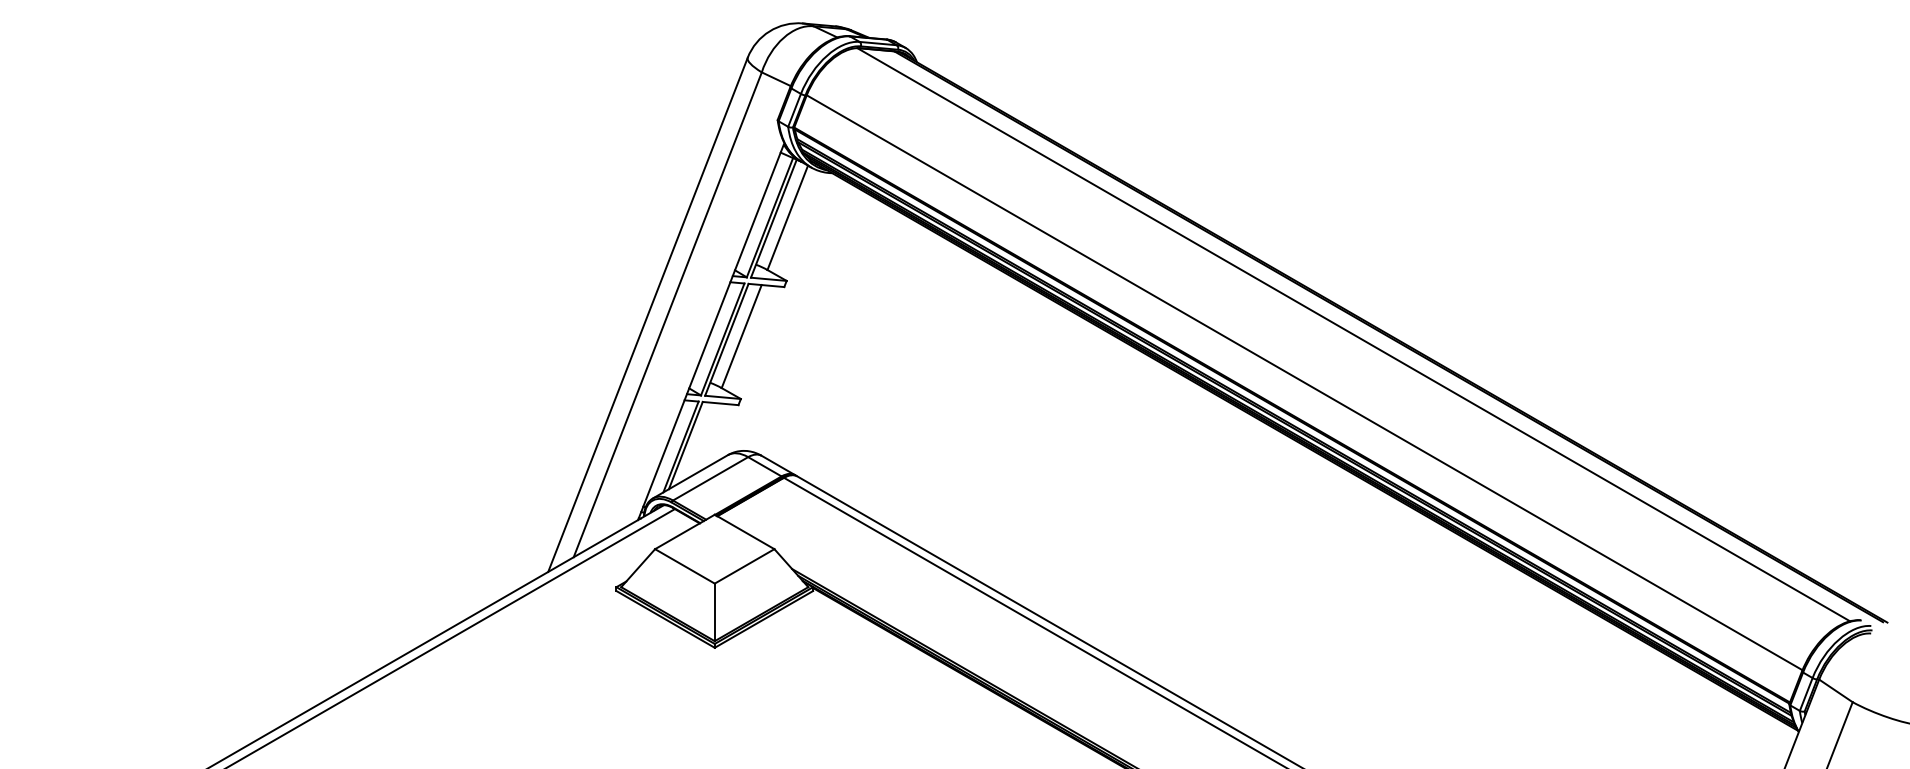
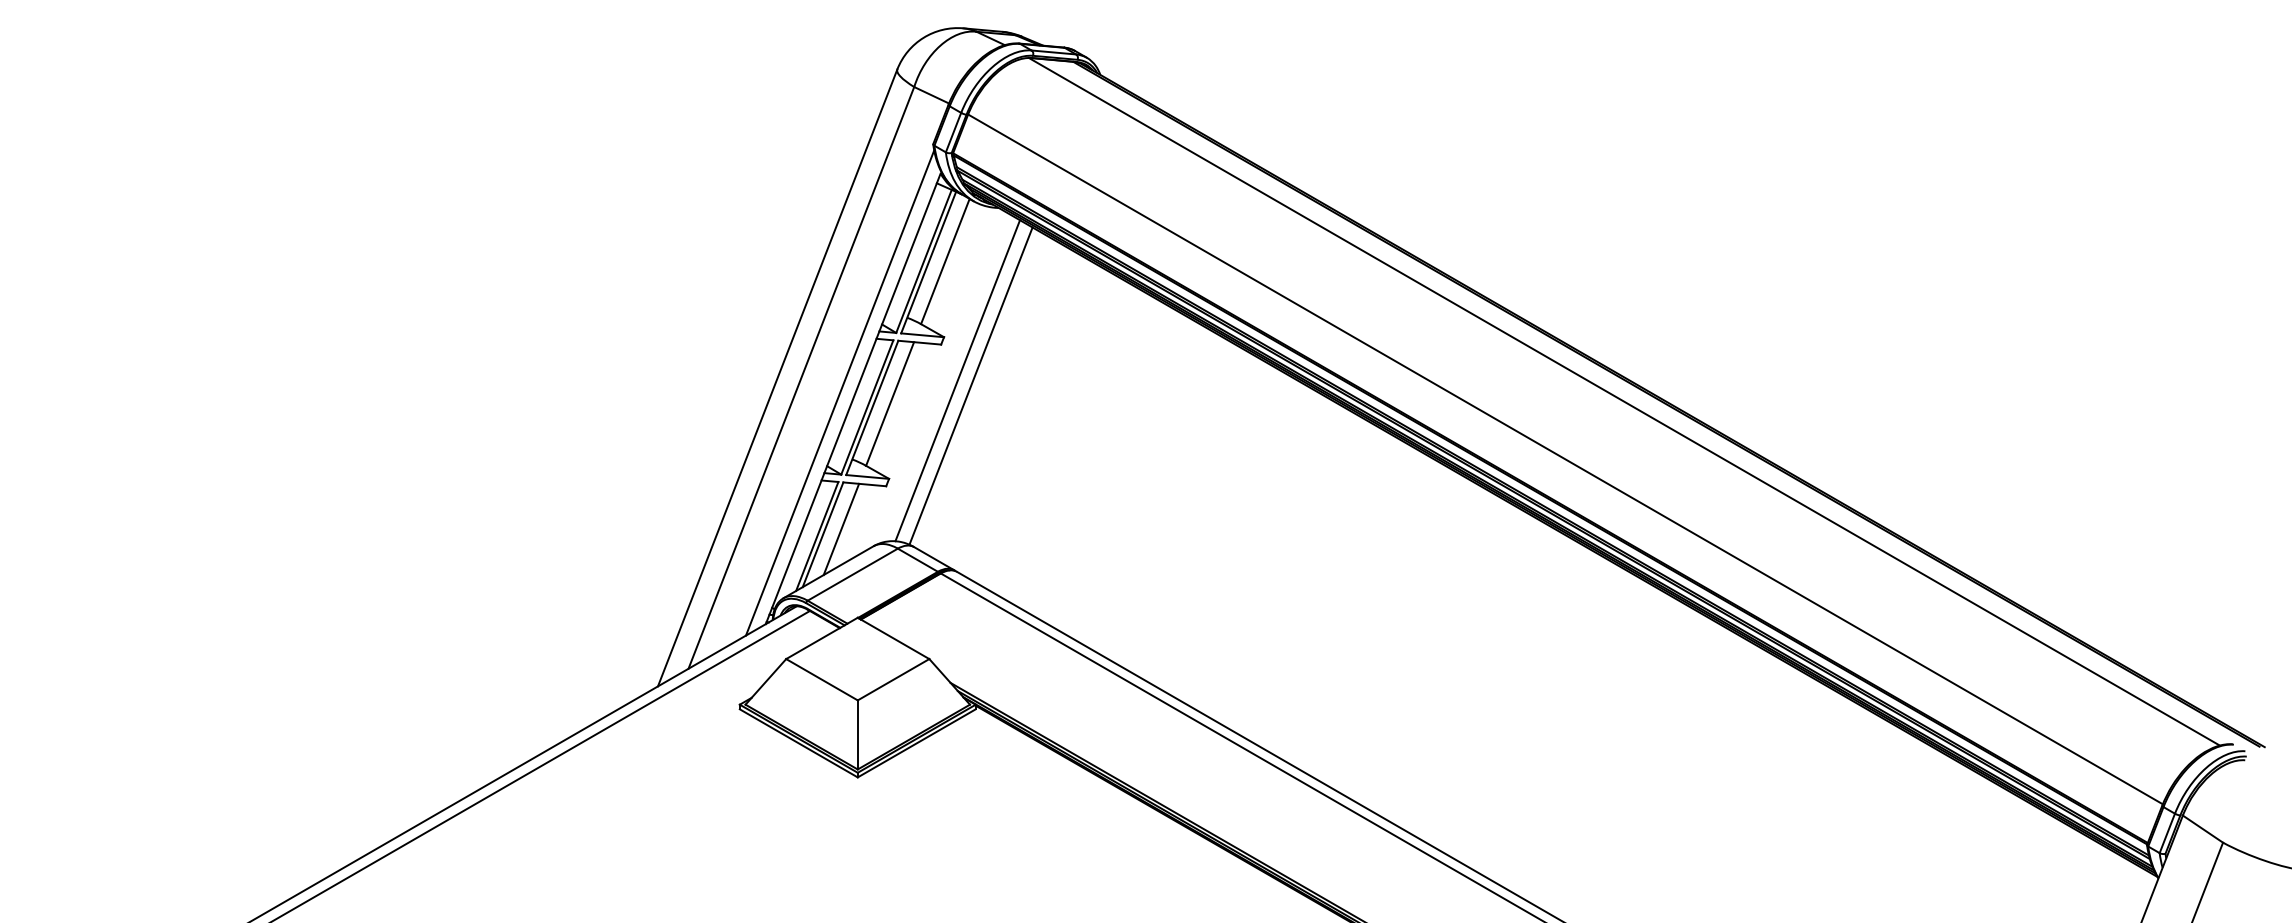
line: (798, 316) -> (958, 379), added
line: (808, 321) -> (970, 385), added
line: (699, 327) -> (839, 393), added
line: (700, 441) -> (840, 529), added

